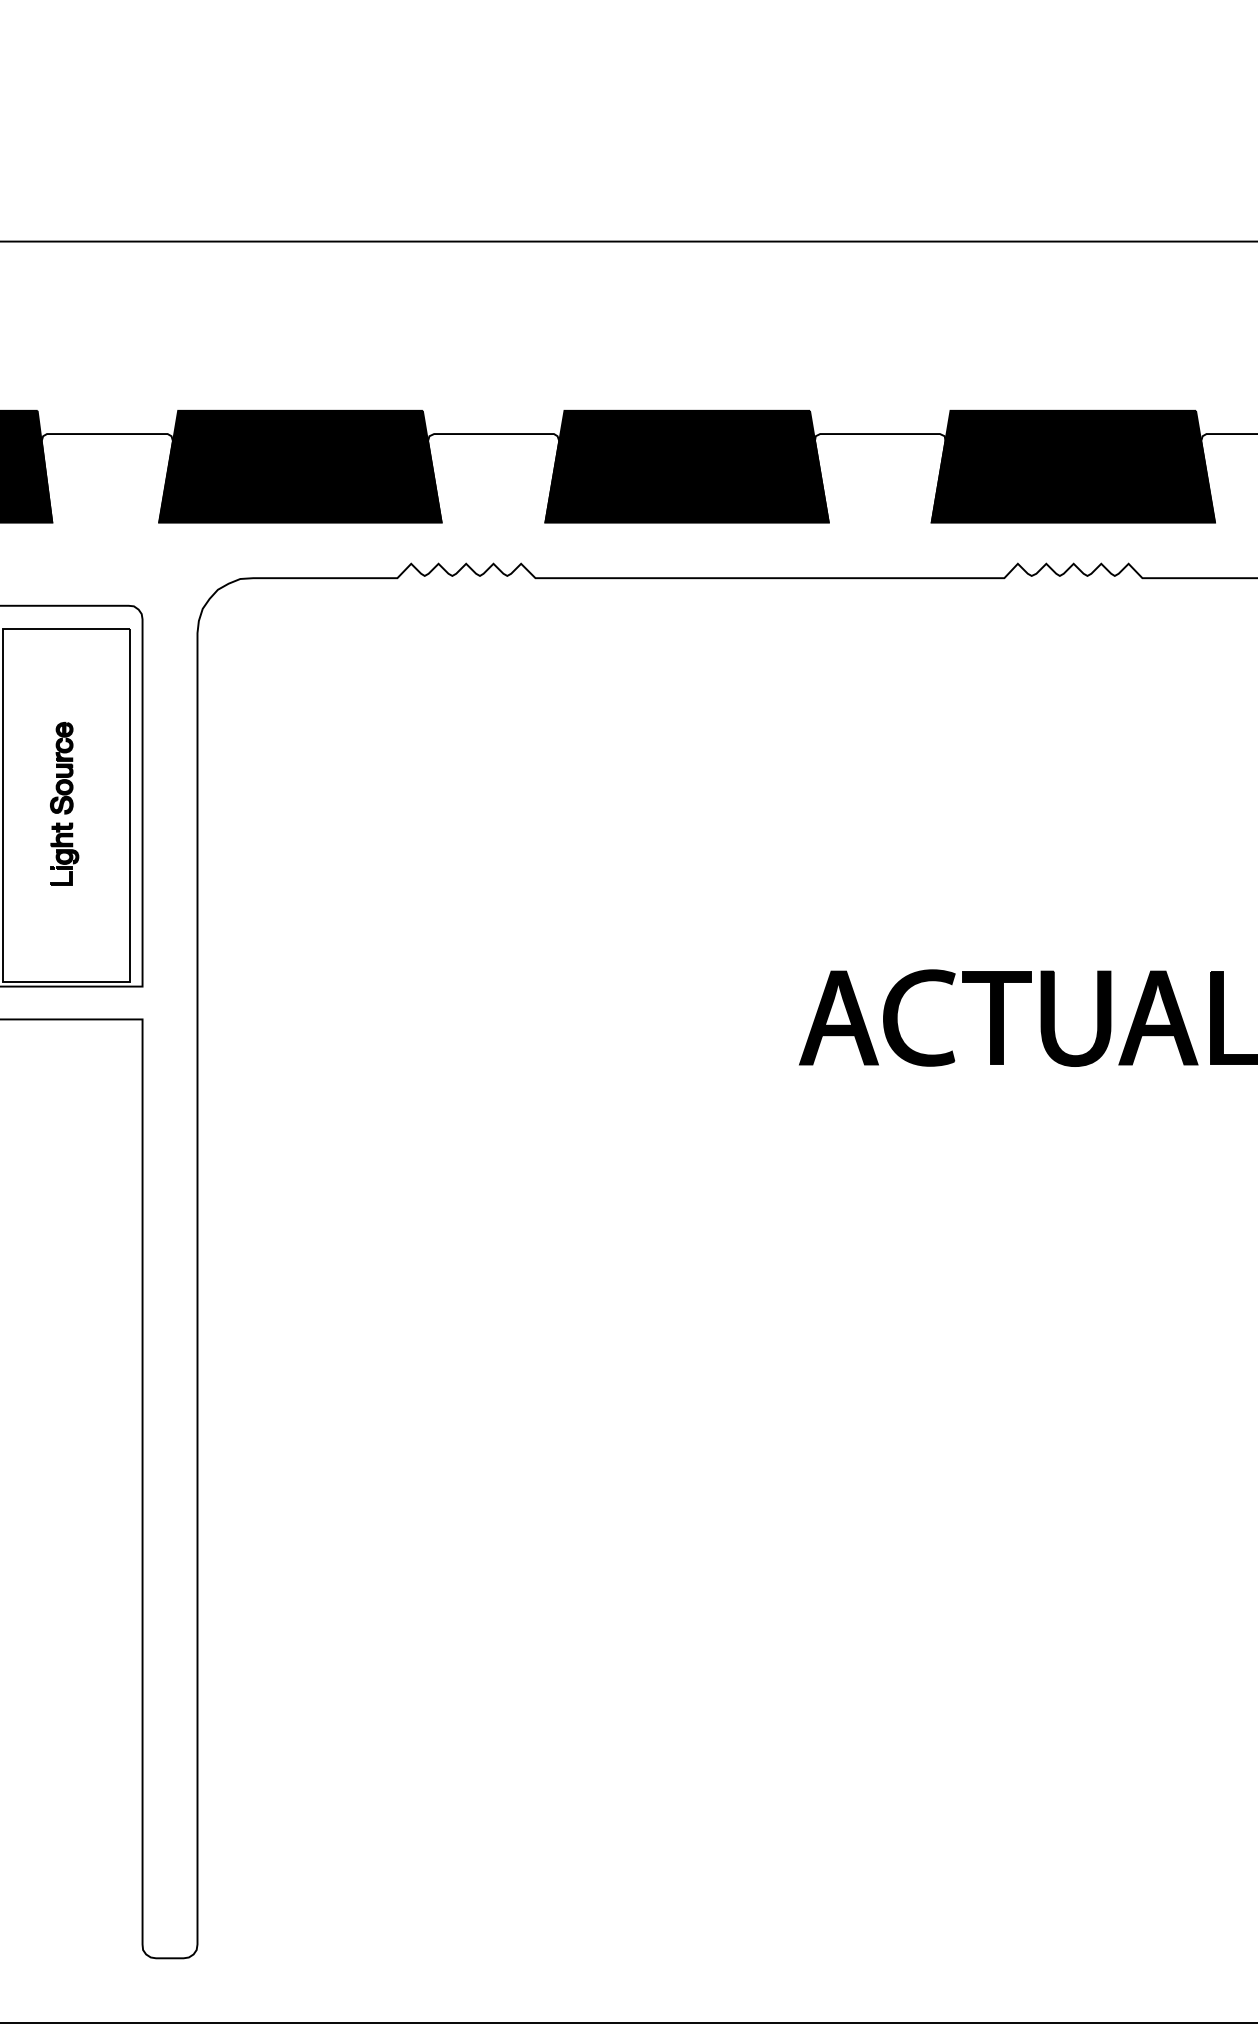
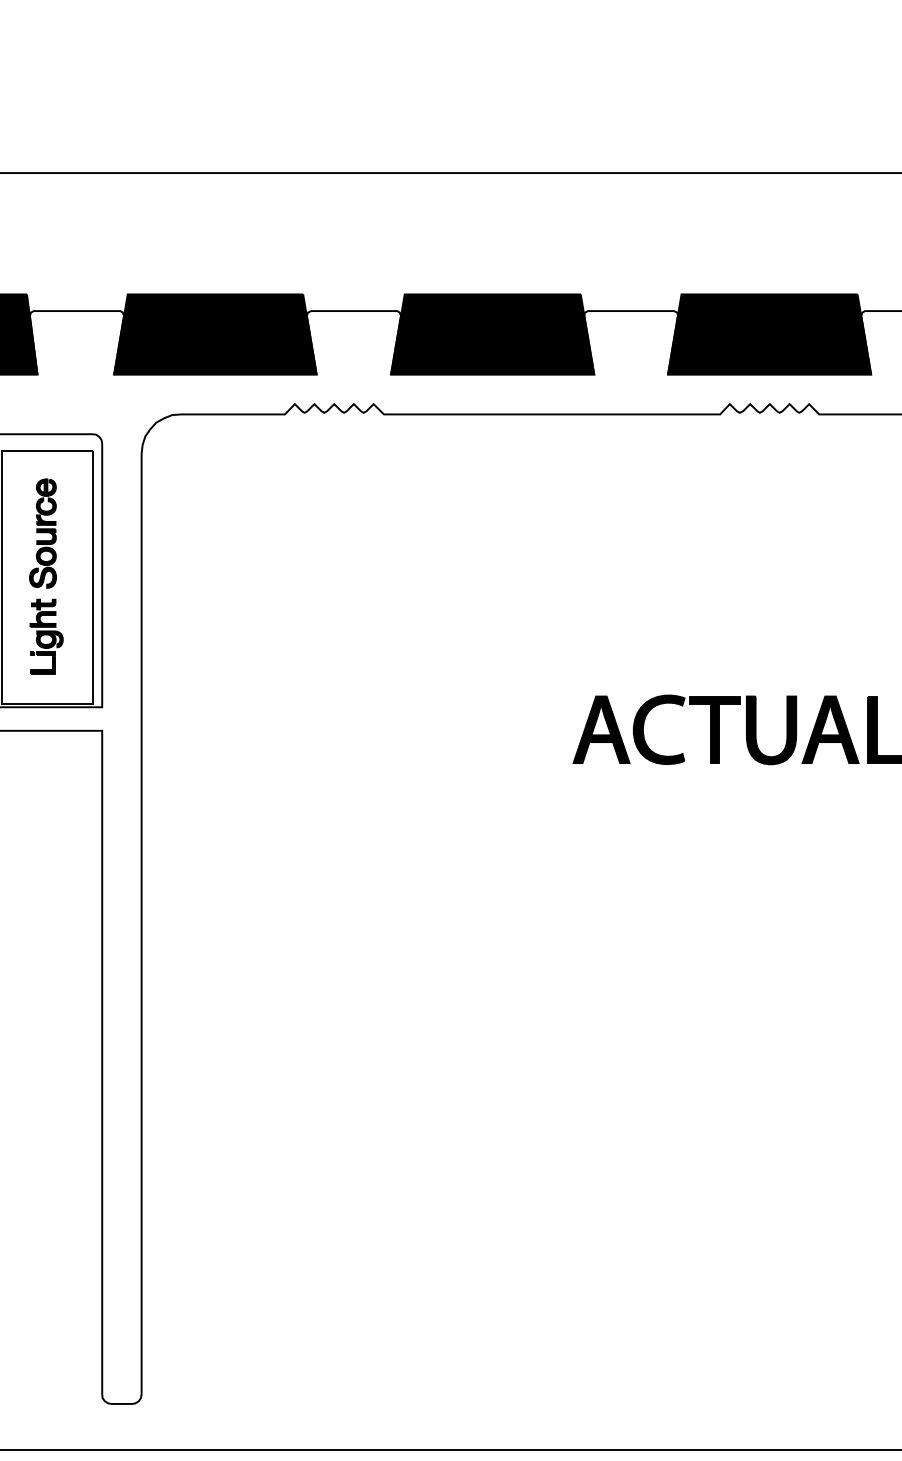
part: (64, 803) -> (46, 575), size x1.67

